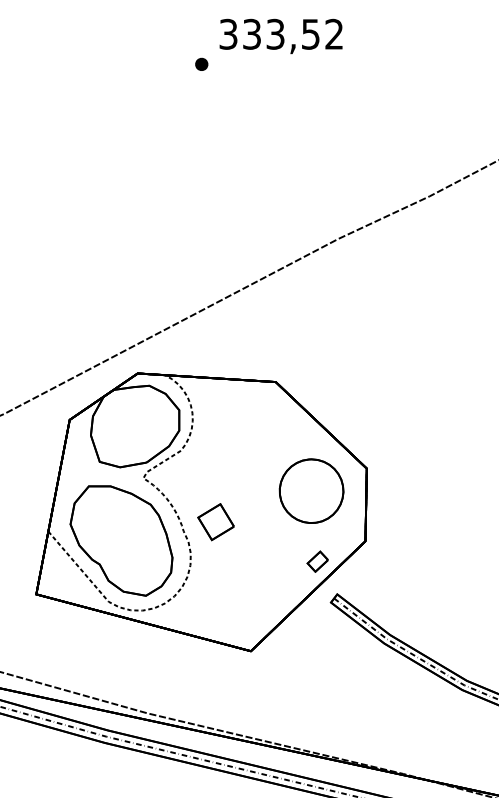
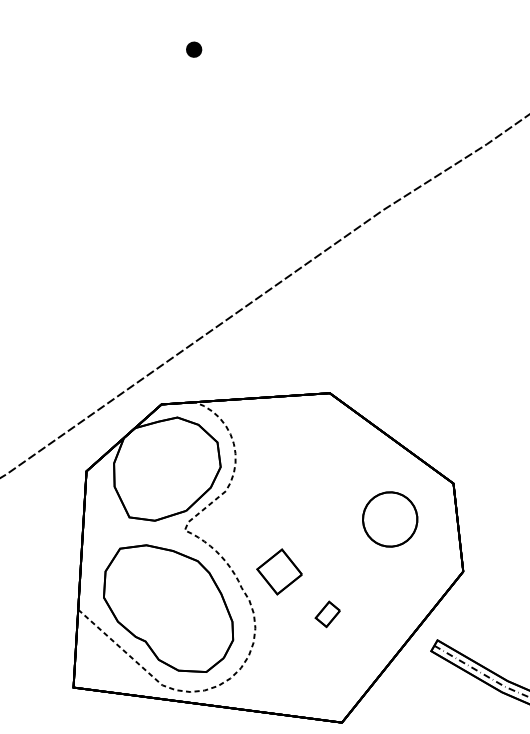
part: (201, 63) -> (193, 48), moved
part: (311, 490) -> (390, 518), size x0.7
part: (317, 561) -> (327, 614), moved

